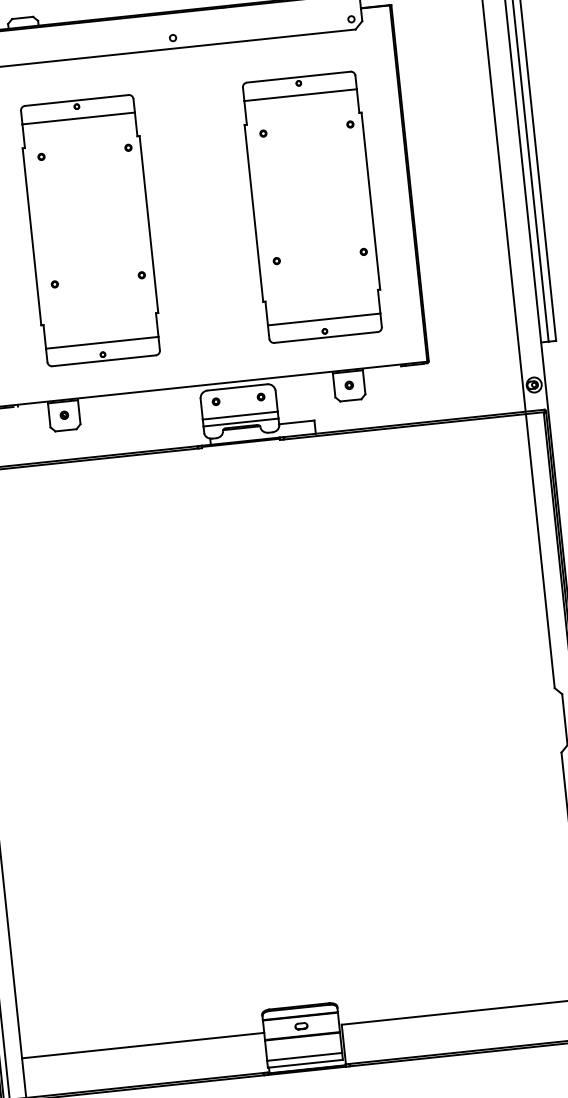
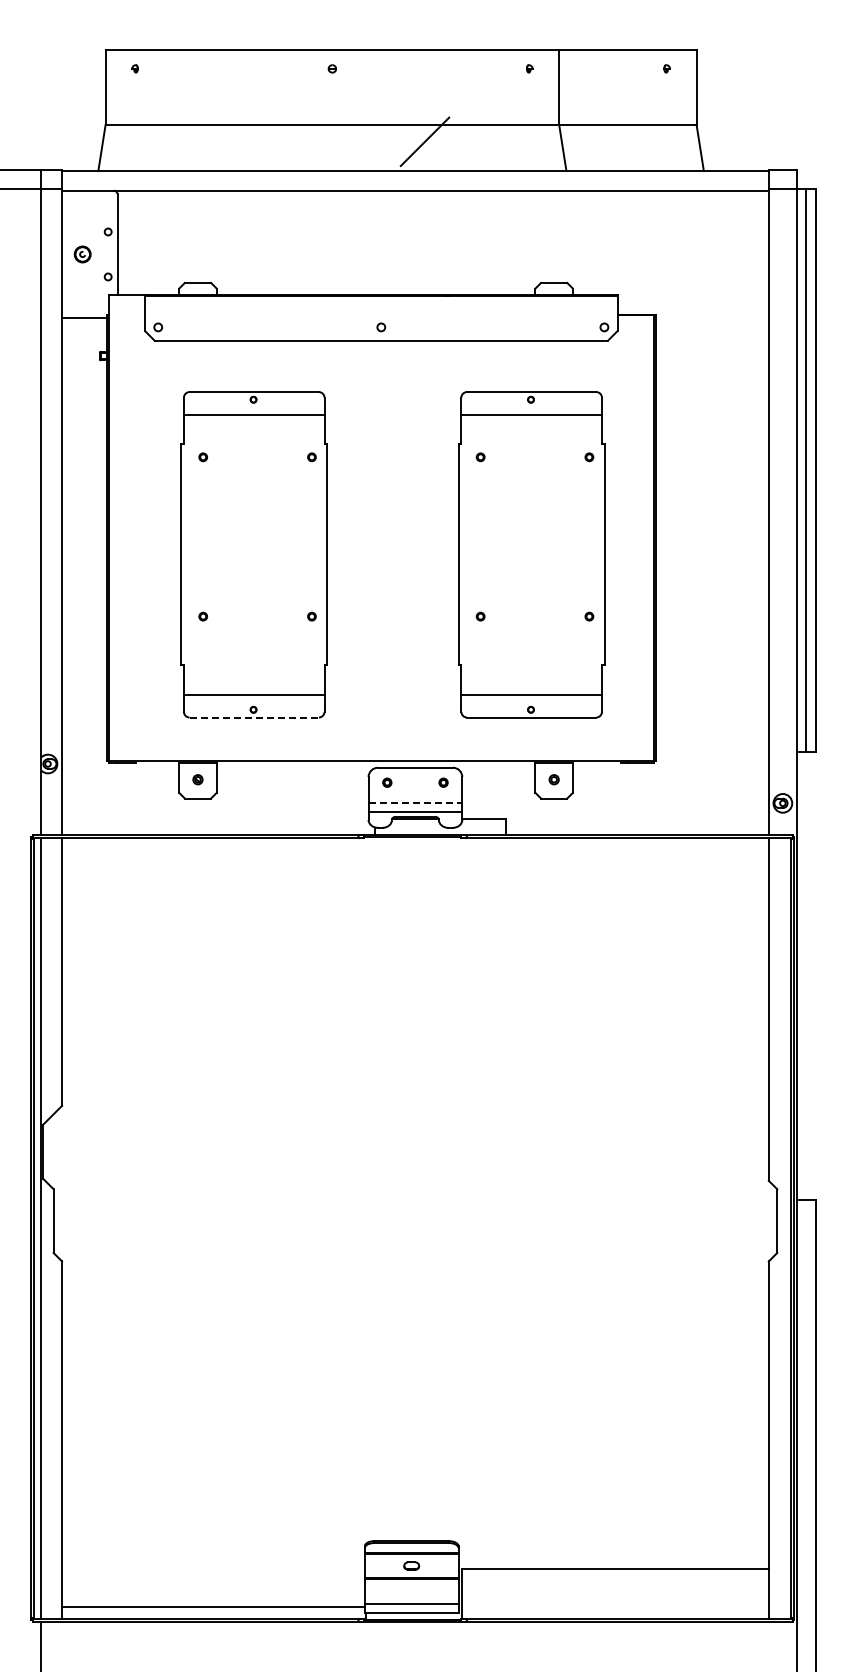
line: (104, 360) -> (254, 717), solid -> dashed
line: (240, 416) -> (415, 803), solid -> dashed
line: (143, 1045) -> (213, 1607), moved

